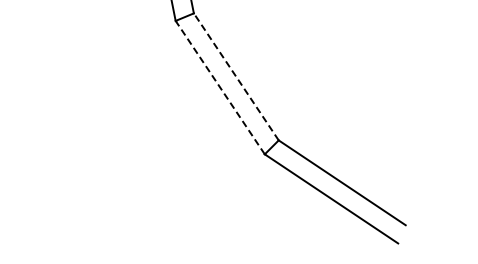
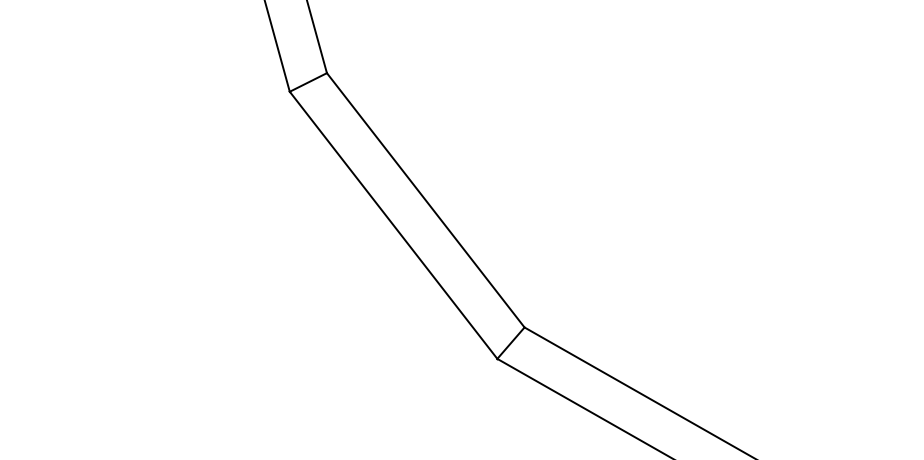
line: (236, 76) -> (426, 199), dashed -> solid
line: (219, 87) -> (391, 225), dashed -> solid

